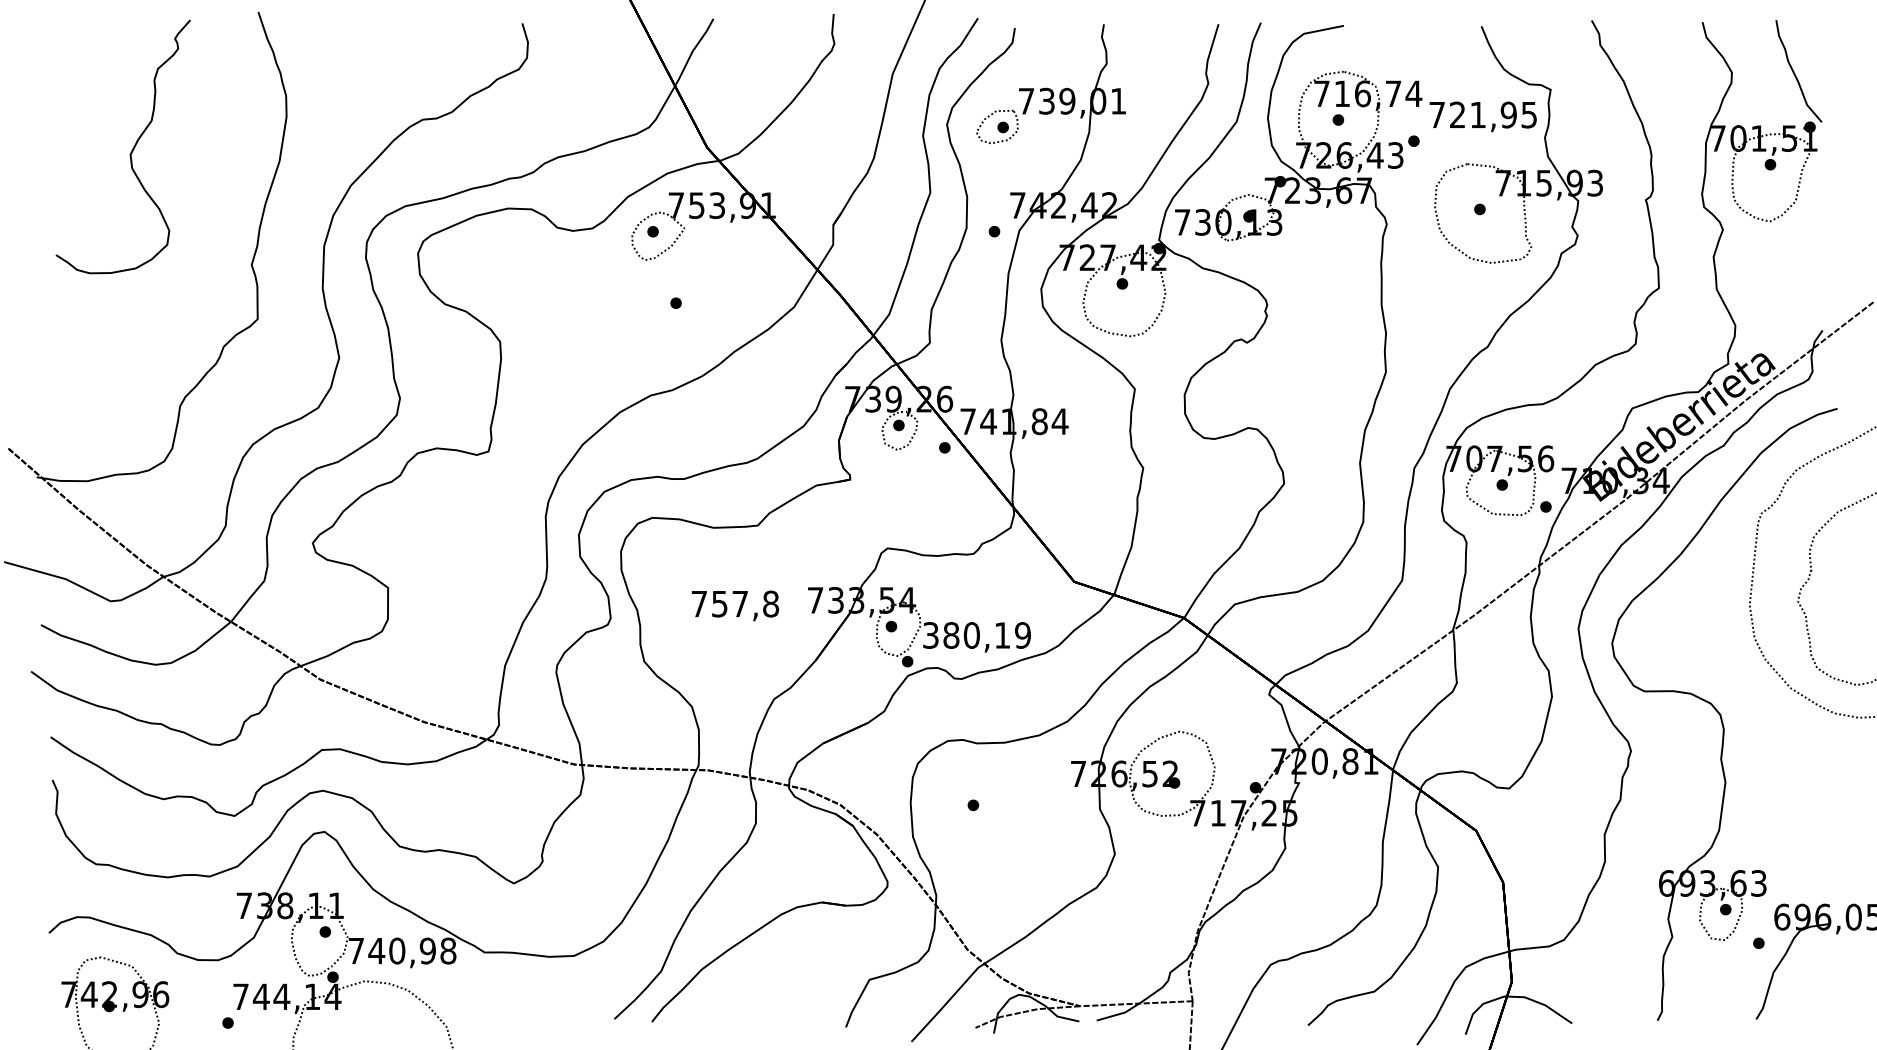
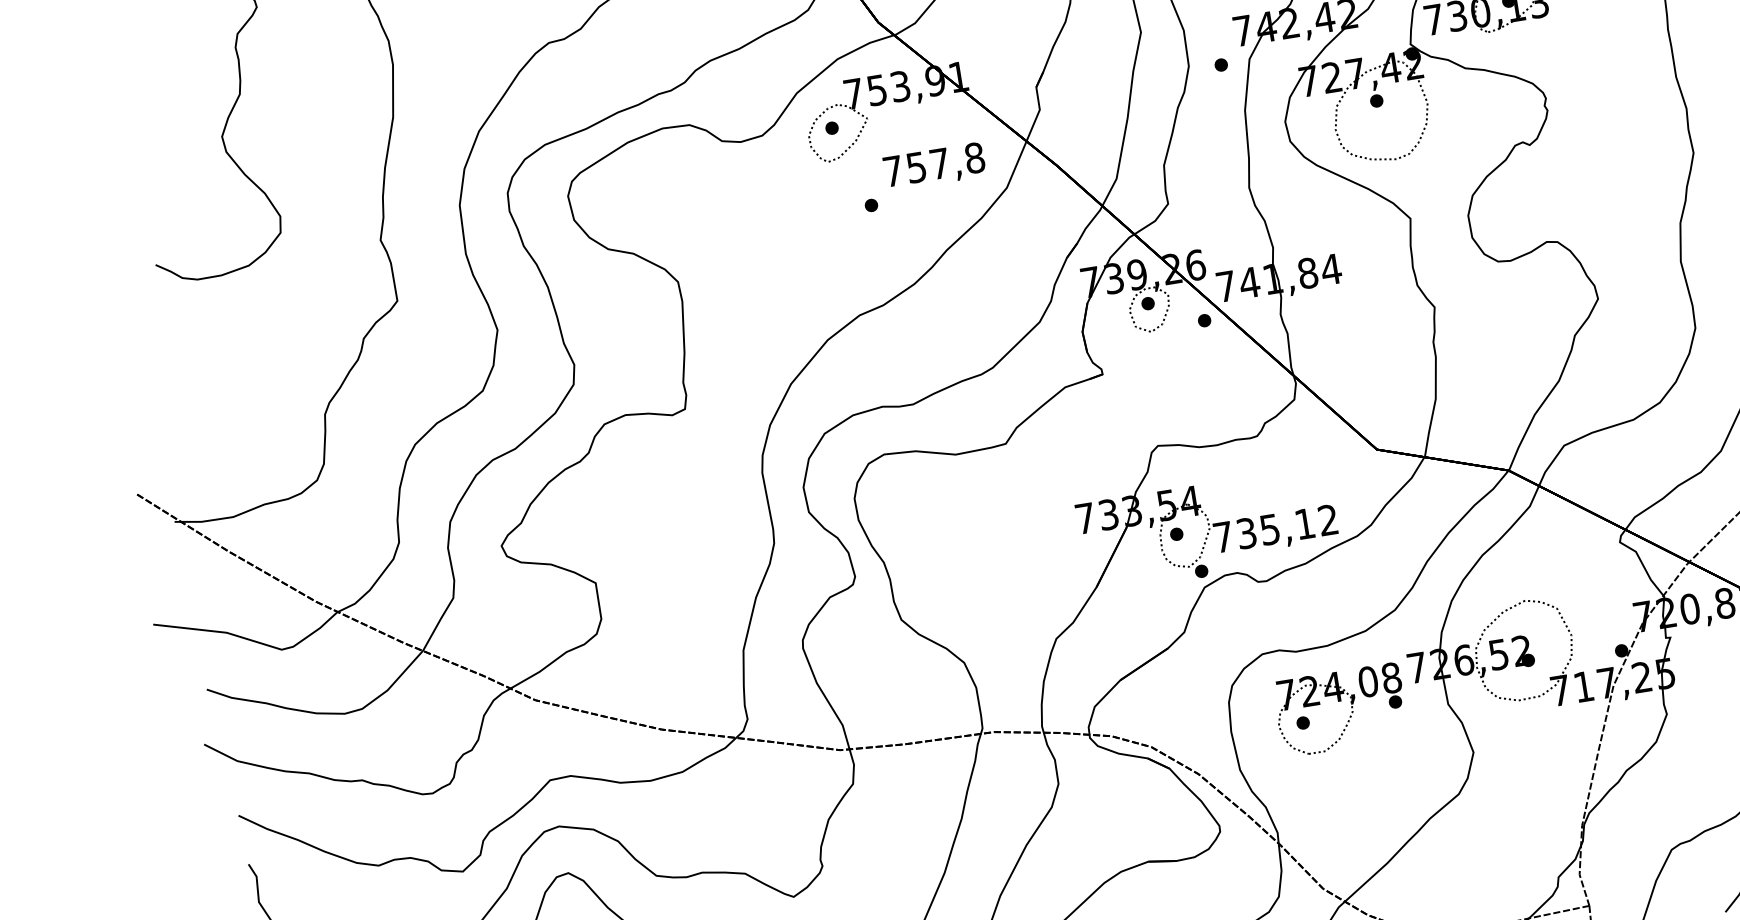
text: (734, 605) -> (933, 166), moved
text: (976, 635) -> (1275, 528), 380,19 -> 735,12
part: (1007, 792) -> (1339, 702), added

